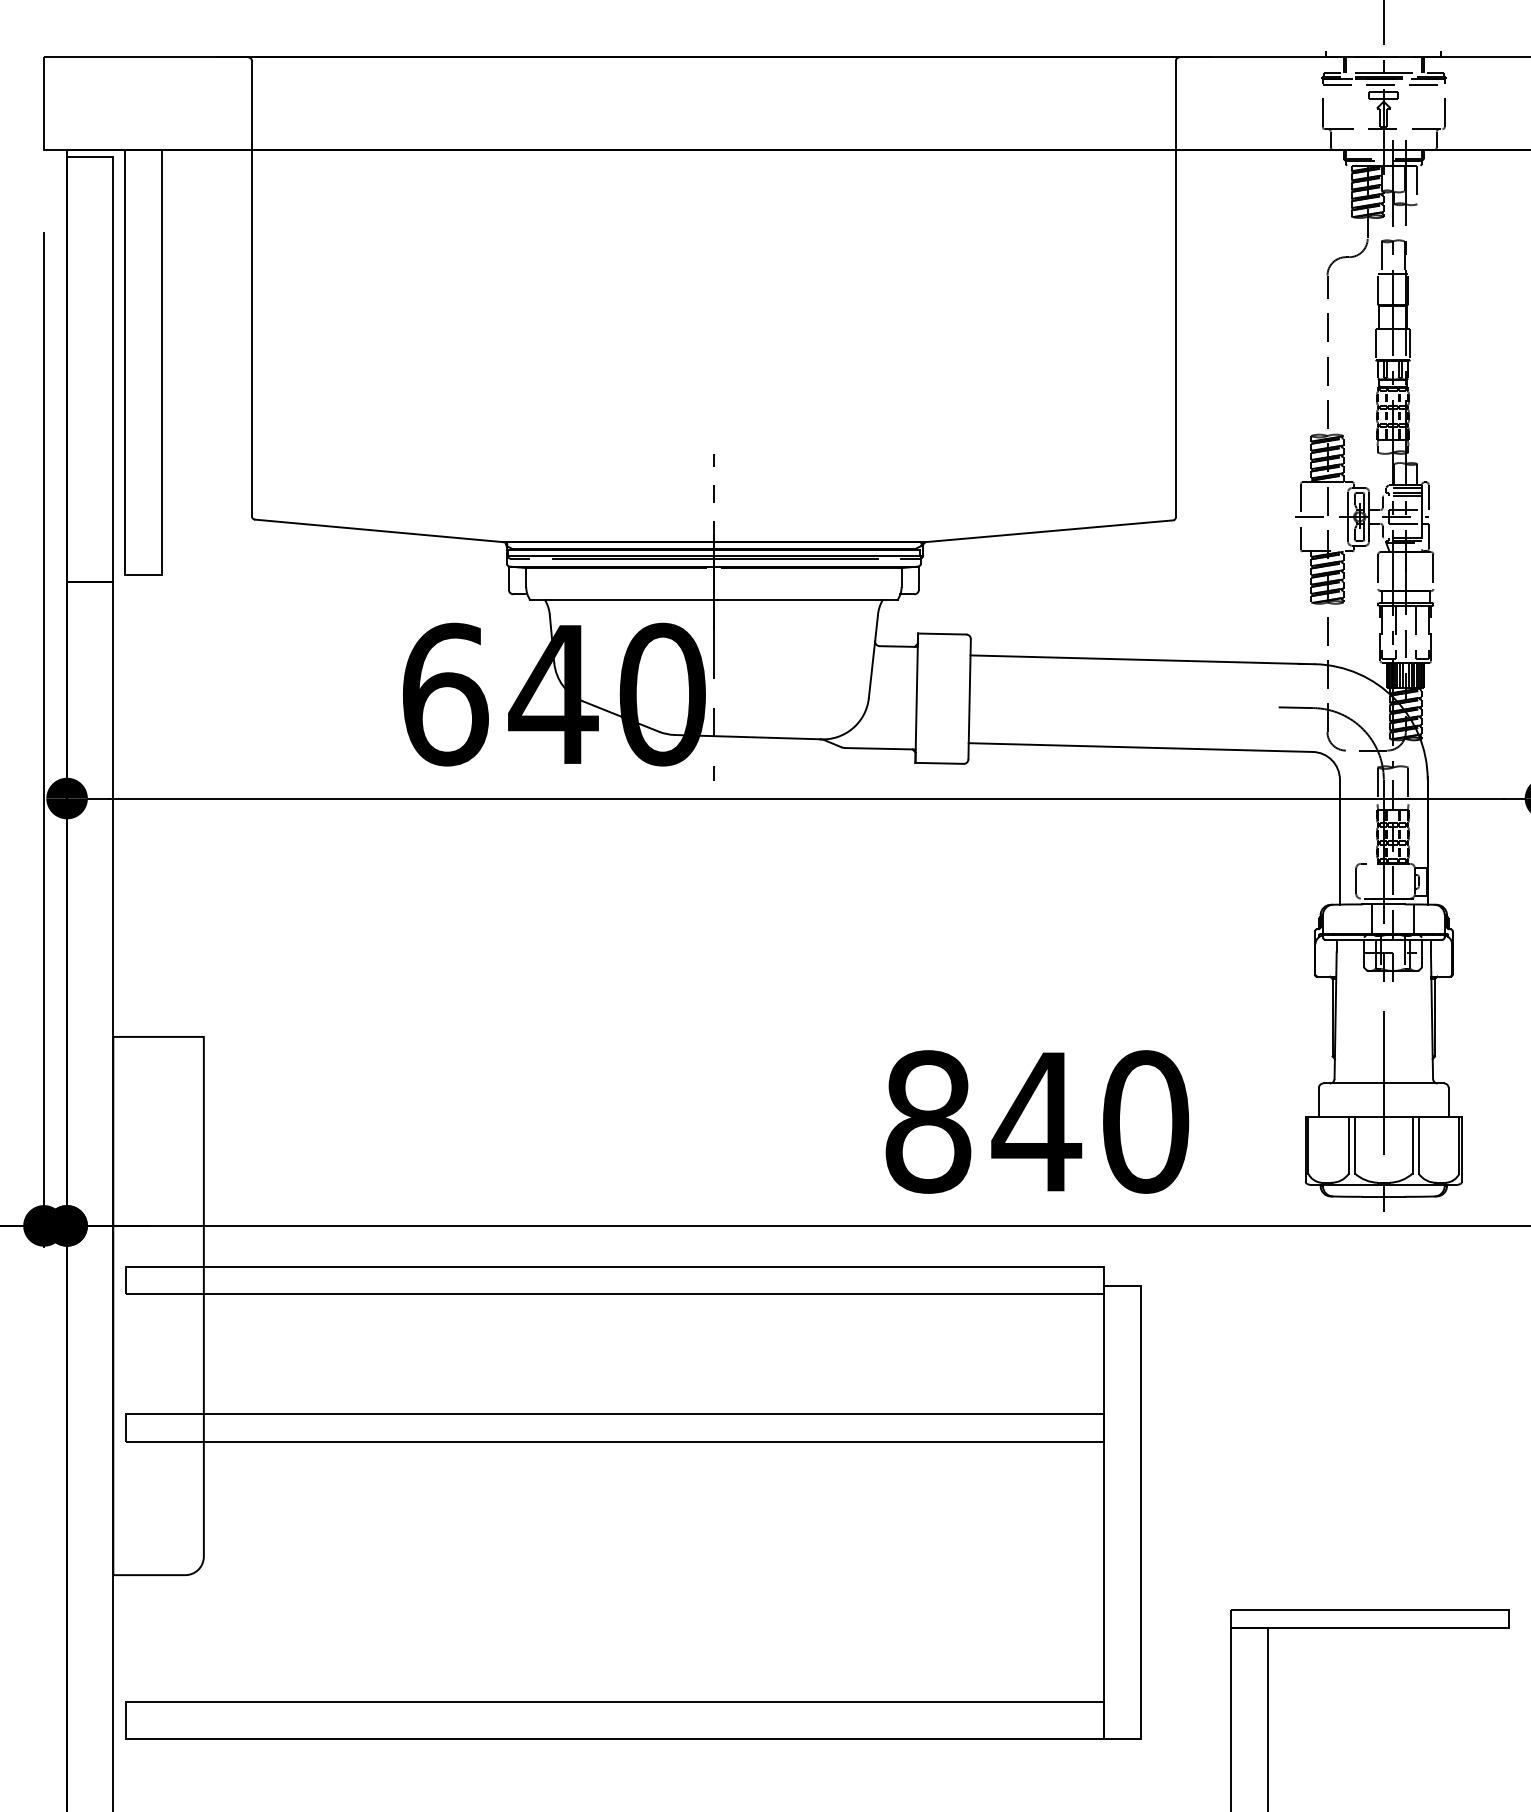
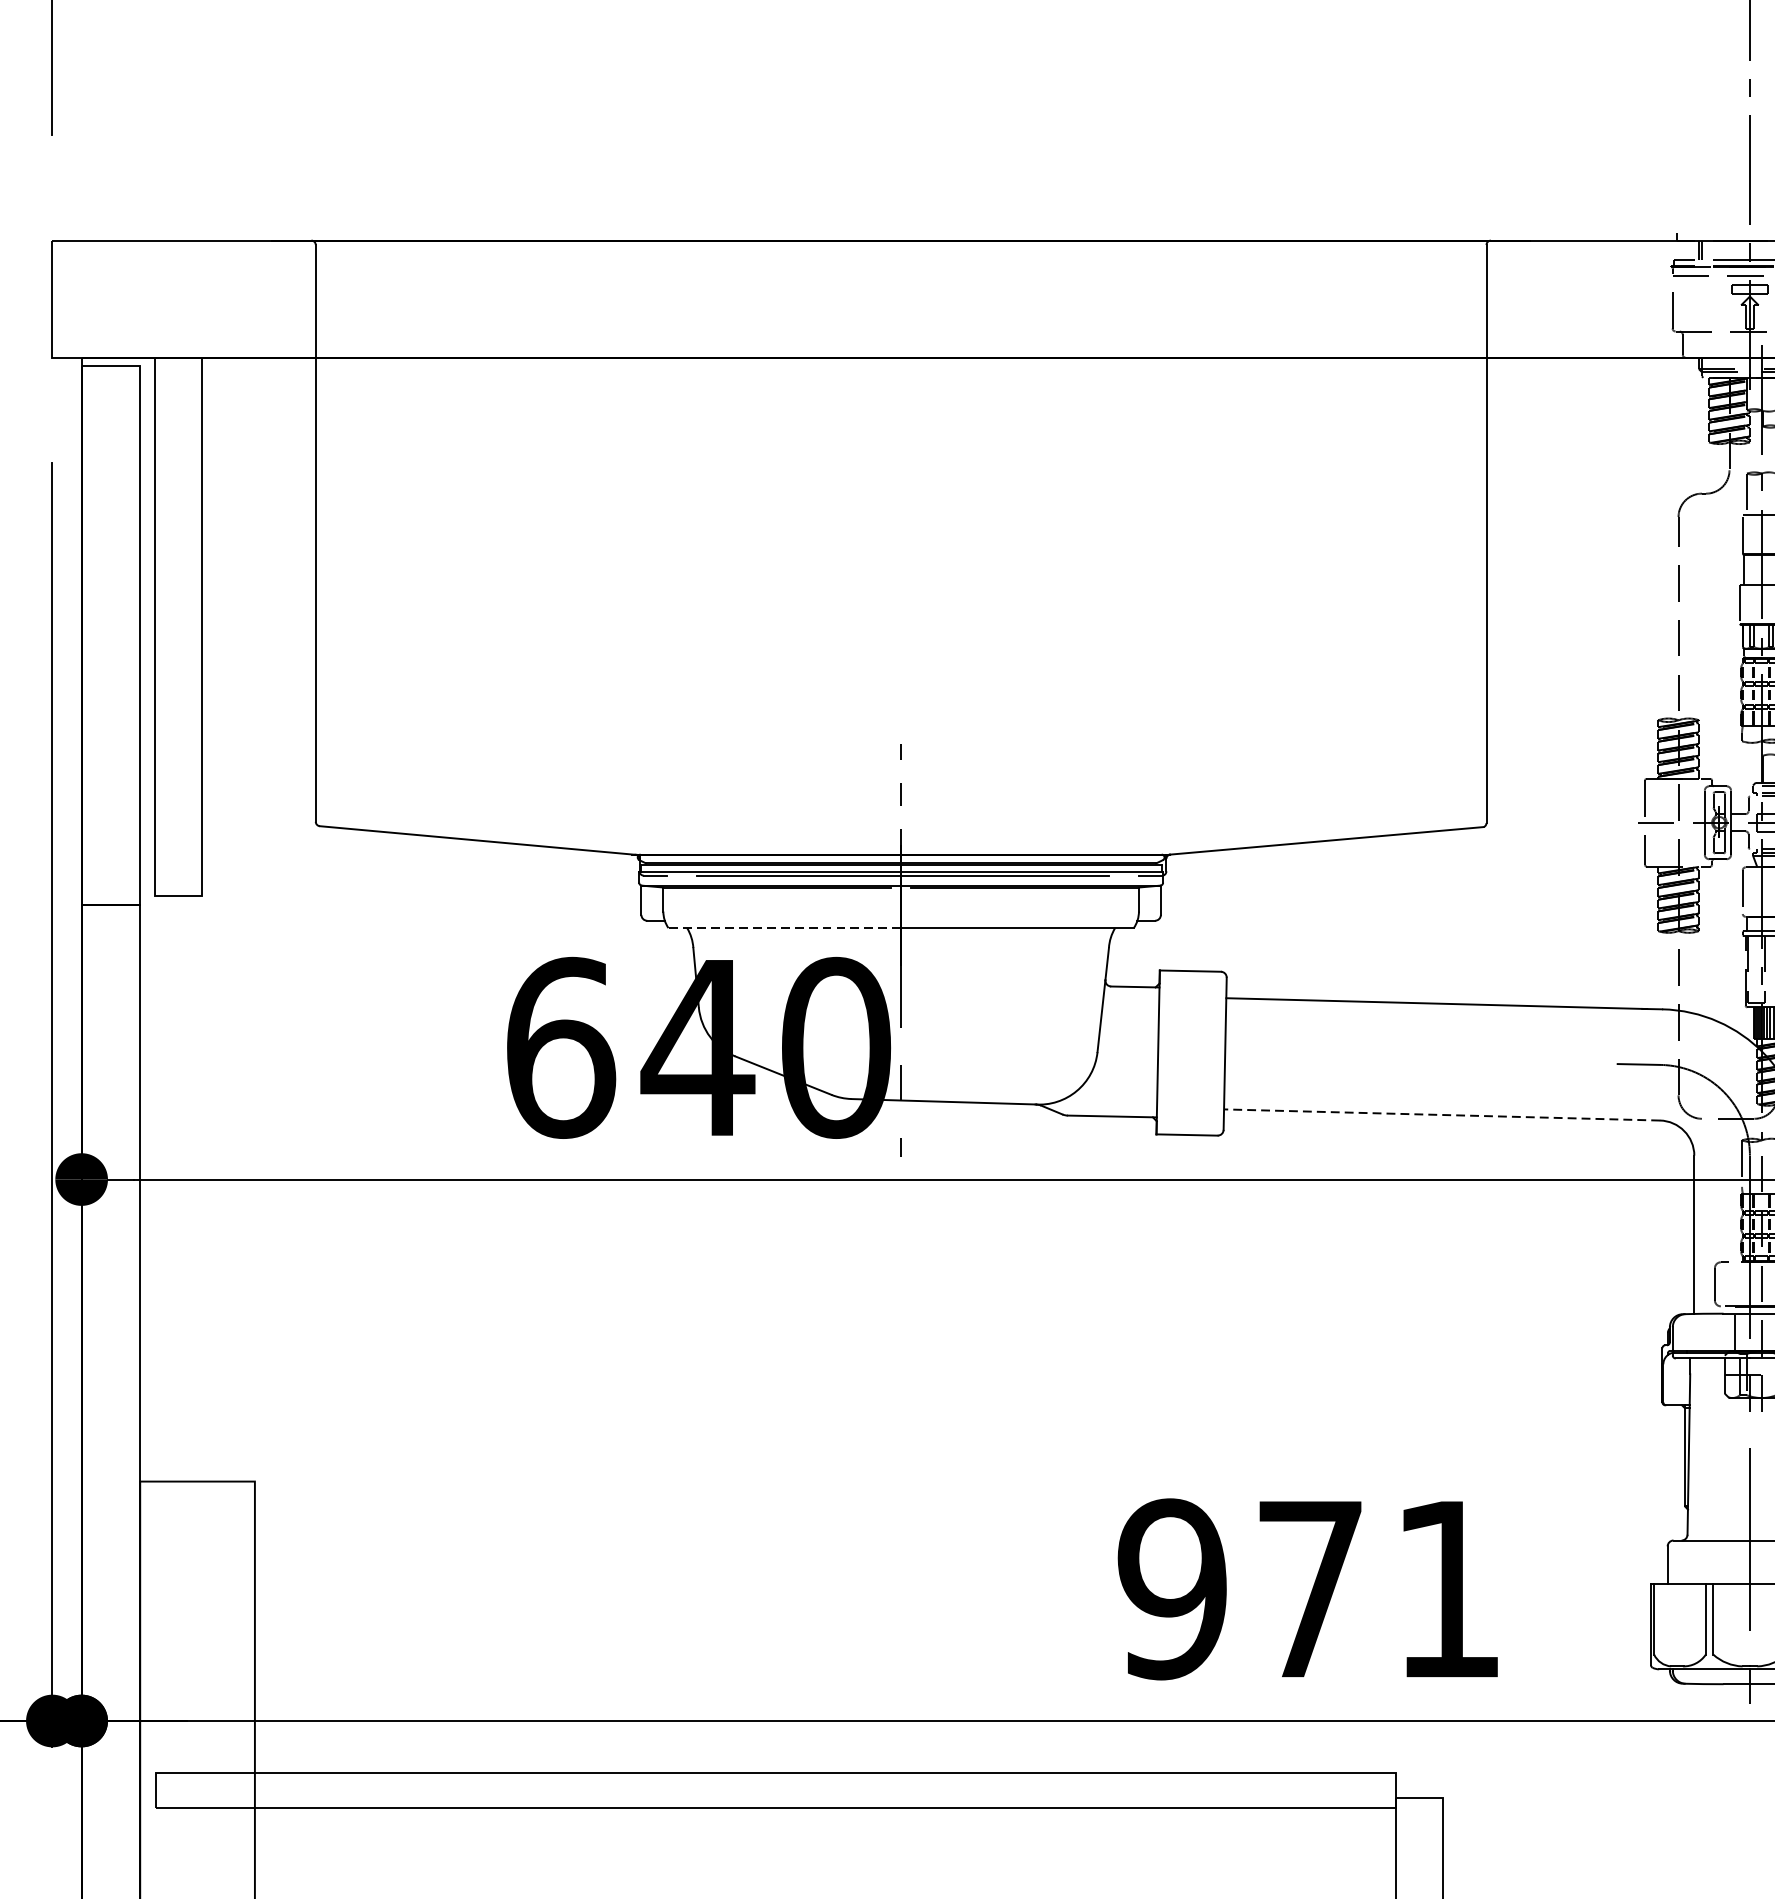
line: (622, 600) -> (785, 928), solid -> dashed
line: (1140, 747) -> (1441, 1114), solid -> dashed
text: (1036, 1121) -> (1309, 1588), 840 -> 971

